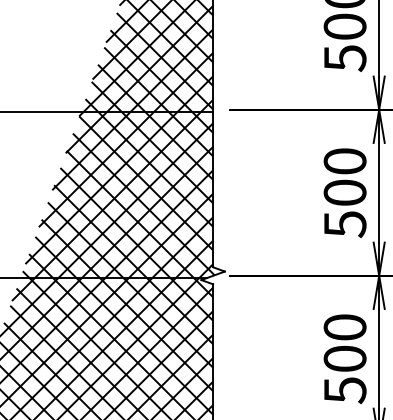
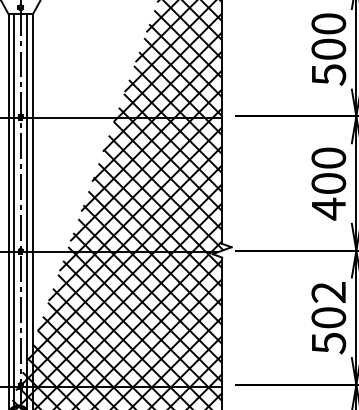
text: (345, 223) -> (329, 208), 500 -> 400
text: (344, 327) -> (328, 292), 500 -> 502

